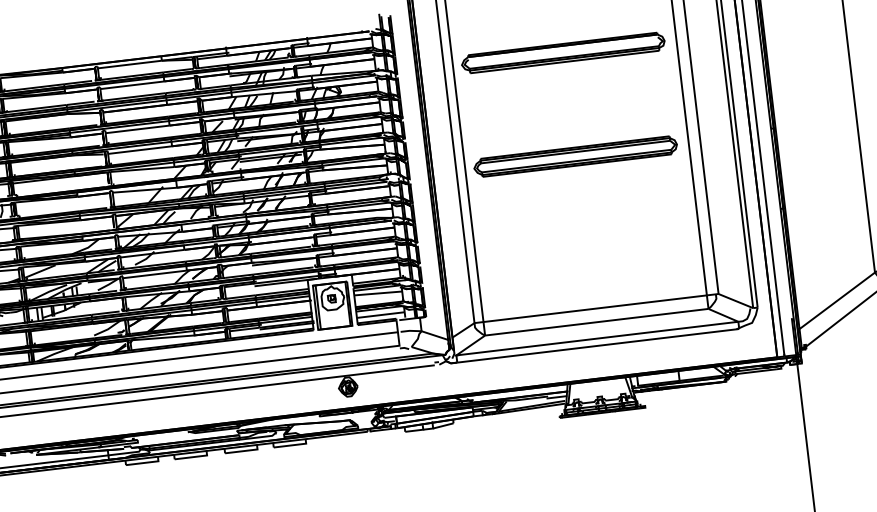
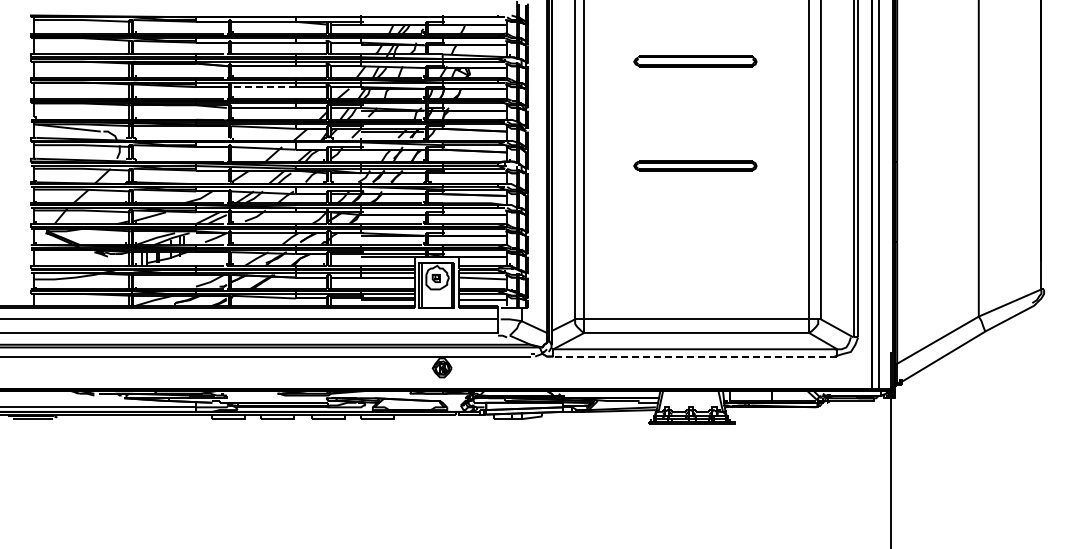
part: (563, 52) -> (695, 61), size x0.6
line: (137, 129) -> (263, 87), solid -> dashed
part: (575, 156) -> (695, 165), size x0.6
line: (598, 345) -> (695, 356), solid -> dashed

